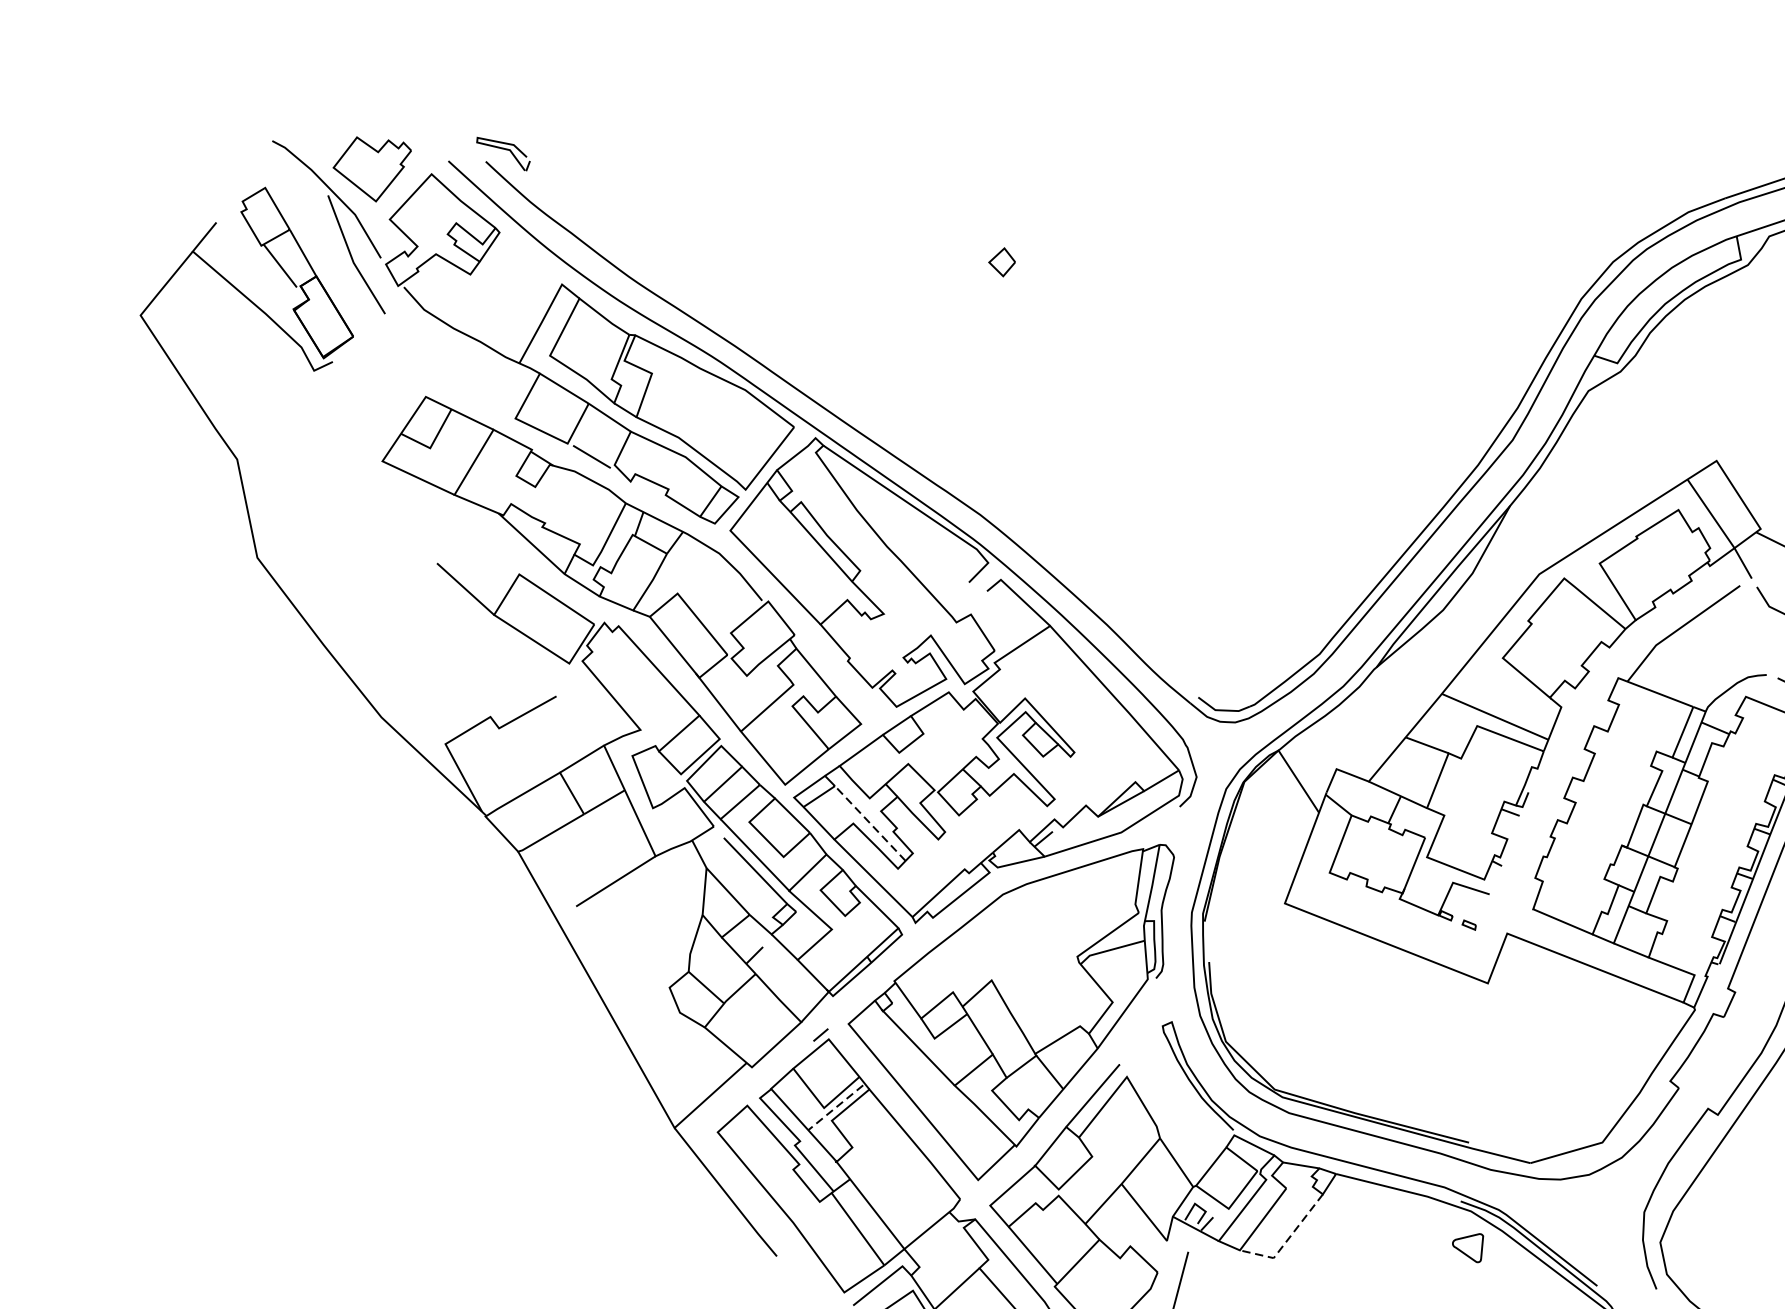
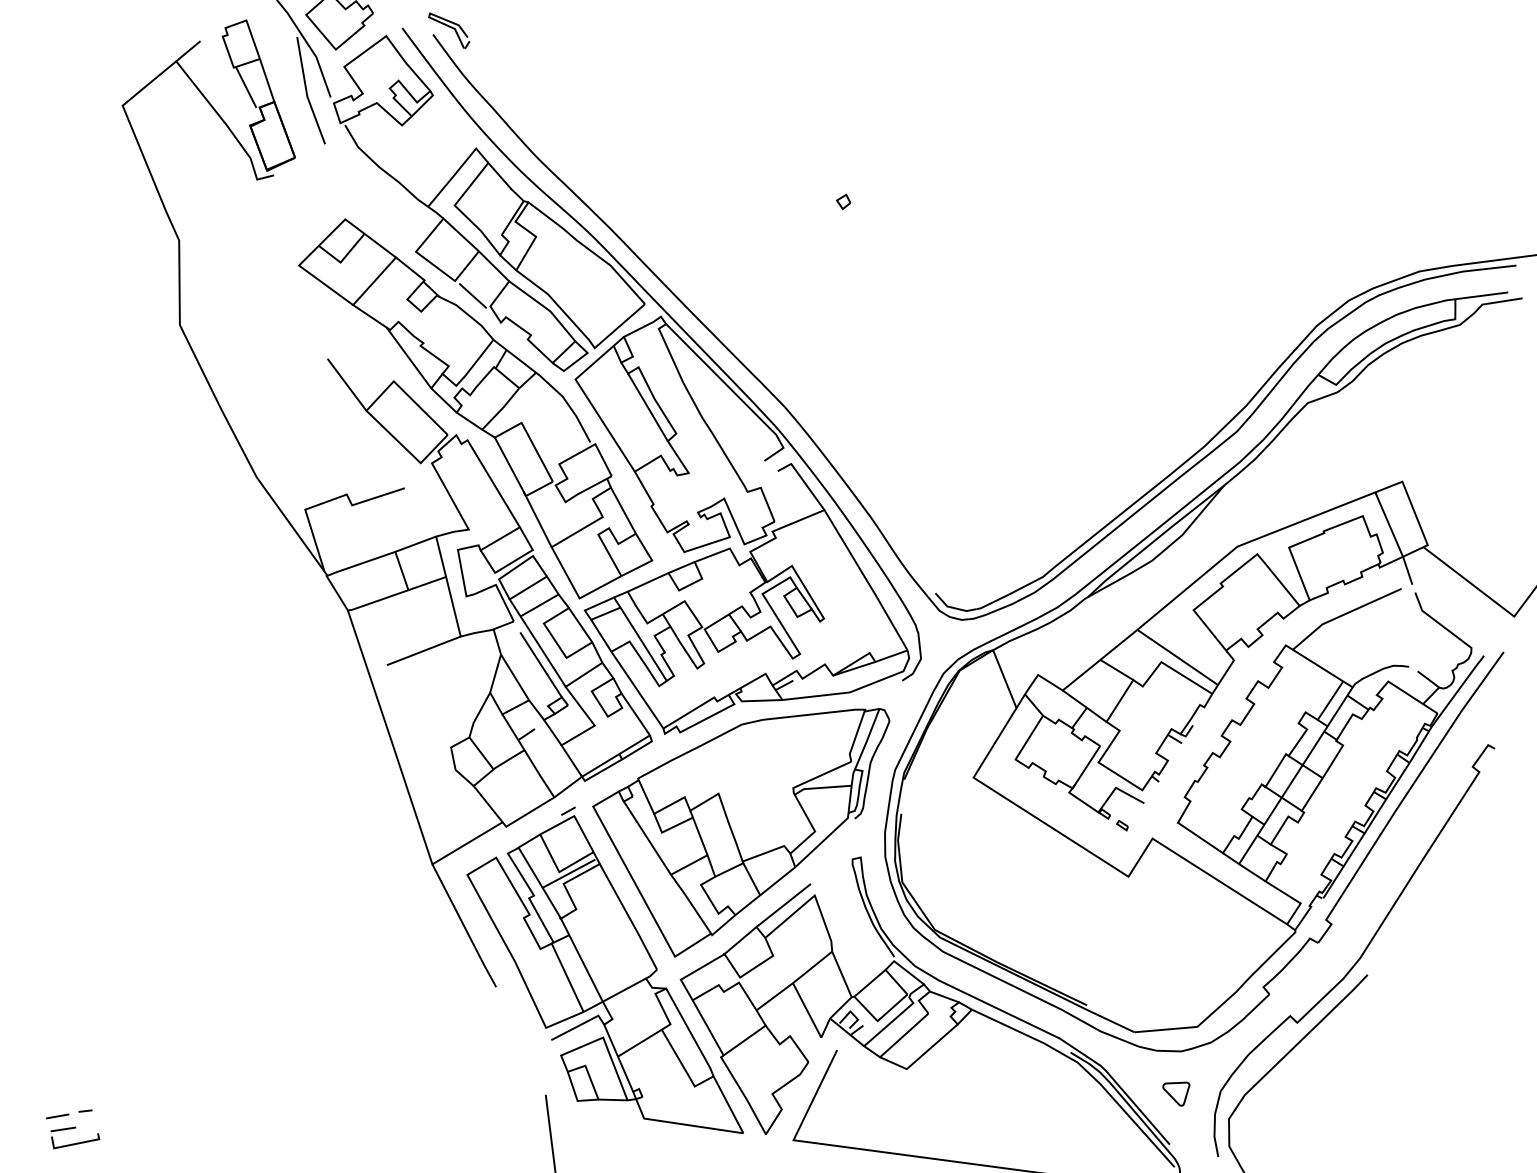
part: (1001, 262) -> (843, 201), size x0.62
line: (869, 822) -> (643, 643), dashed -> solid
line: (835, 1107) -> (568, 873), dashed -> solid
line: (1287, 1241) -> (920, 1057), dashed -> solid
part: (1469, 1249) -> (1176, 1093), moved

